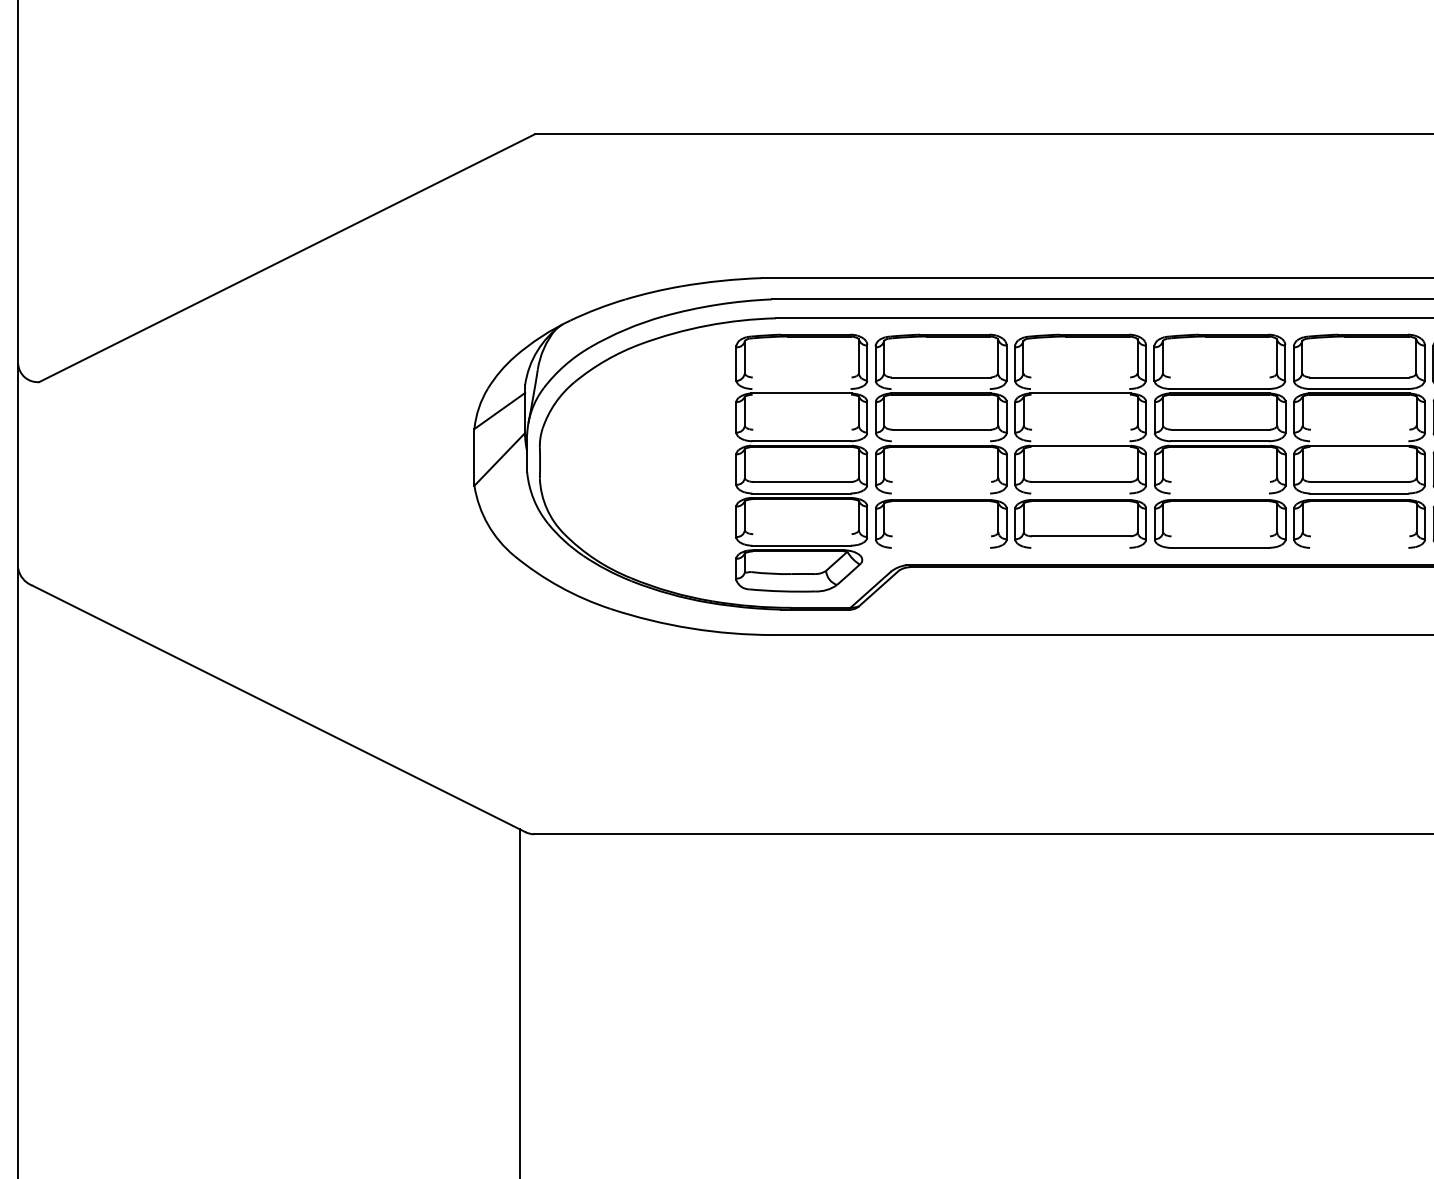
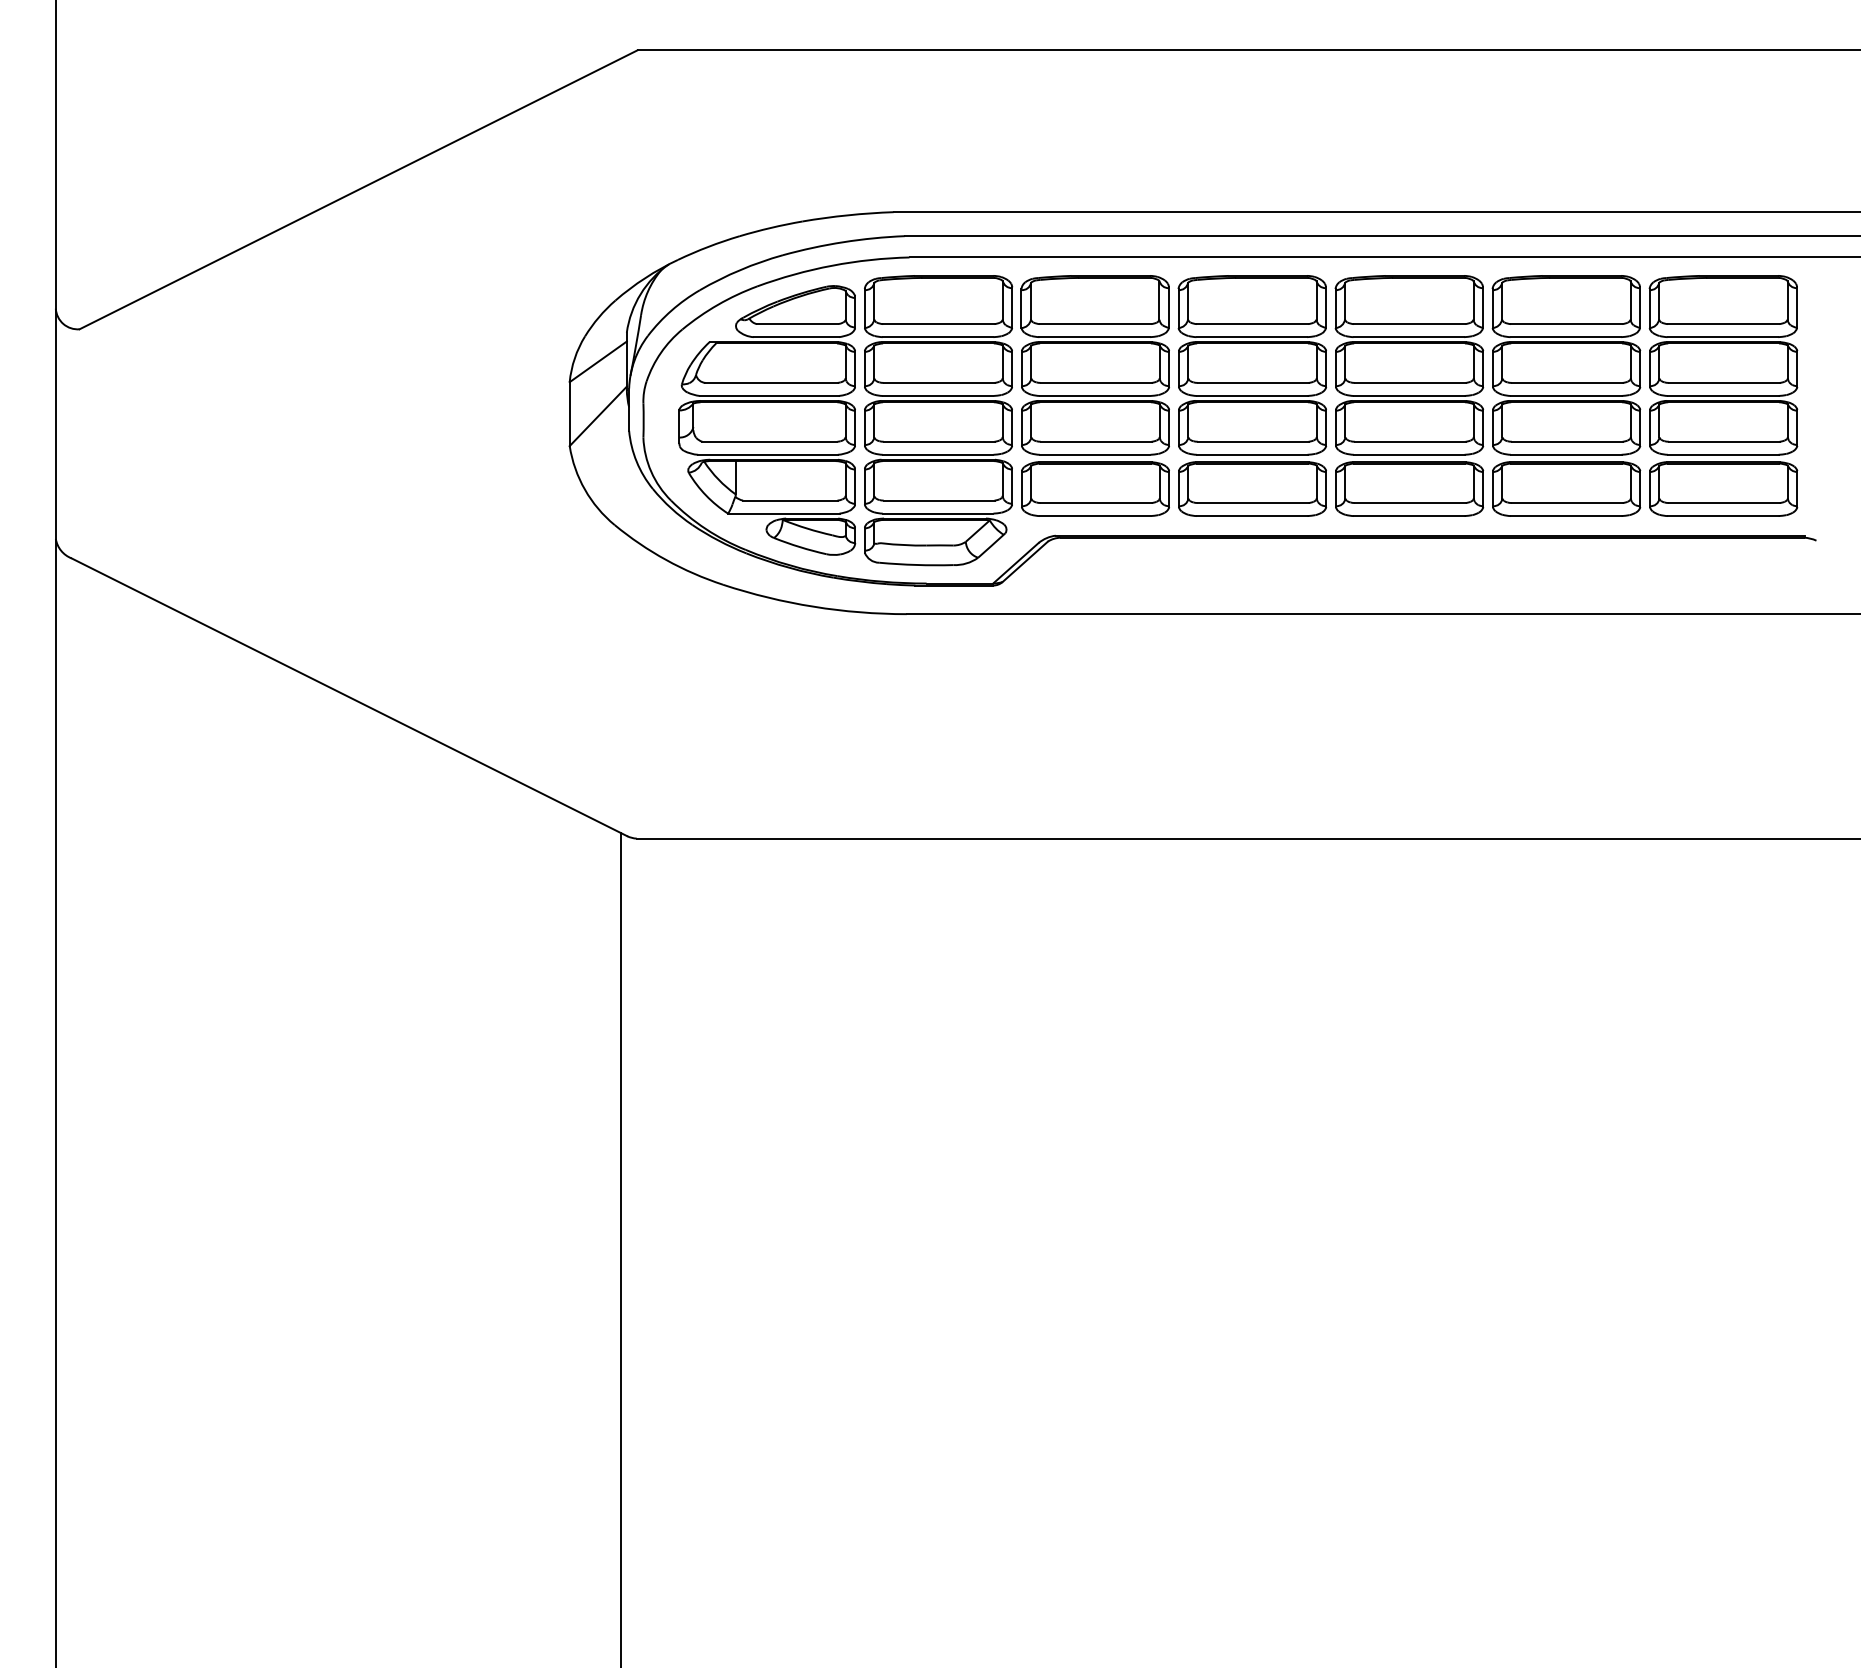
line: (801, 377) -> (938, 324), added
line: (1080, 377) -> (1252, 324), added
line: (1220, 377) -> (1409, 324), added
line: (800, 389) -> (937, 337), added
line: (940, 389) -> (1094, 337), added
line: (1079, 389) -> (1251, 337), added
line: (801, 394) -> (938, 343), added
line: (1080, 394) -> (1252, 343), added
line: (801, 429) -> (938, 382), added
line: (1080, 429) -> (1252, 382), added
line: (1359, 429) -> (1566, 382), added
line: (940, 441) -> (1094, 396), added
line: (1079, 441) -> (1251, 396), added
line: (1358, 441) -> (1565, 396), added
line: (1080, 447) -> (1252, 402), added
line: (1359, 447) -> (1566, 402), added
part: (650, 463) -> (767, 420), added
line: (941, 481) -> (1095, 441), added
line: (1220, 481) -> (1409, 441), added
line: (940, 493) -> (1094, 454), added
line: (1079, 493) -> (1251, 454), added
line: (1219, 493) -> (1408, 454), added
line: (801, 534) -> (938, 500), added
line: (941, 536) -> (1095, 503), added
line: (1220, 536) -> (1409, 503), added
line: (1359, 536) -> (1566, 503), added
line: (940, 548) -> (1094, 516), added
line: (1079, 548) -> (1251, 516), added
line: (1358, 548) -> (1565, 516), added

